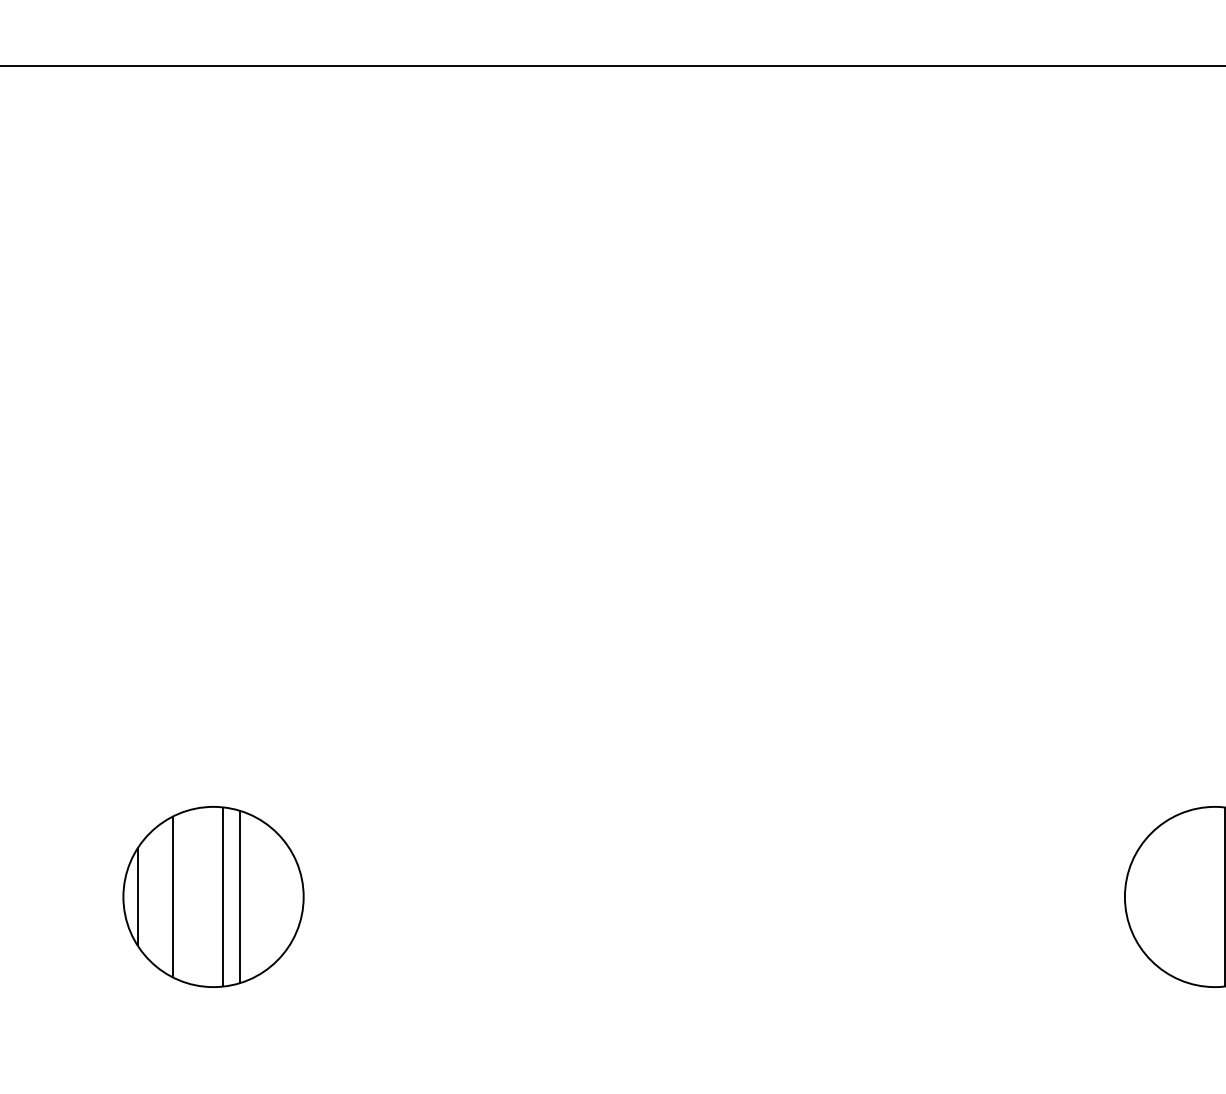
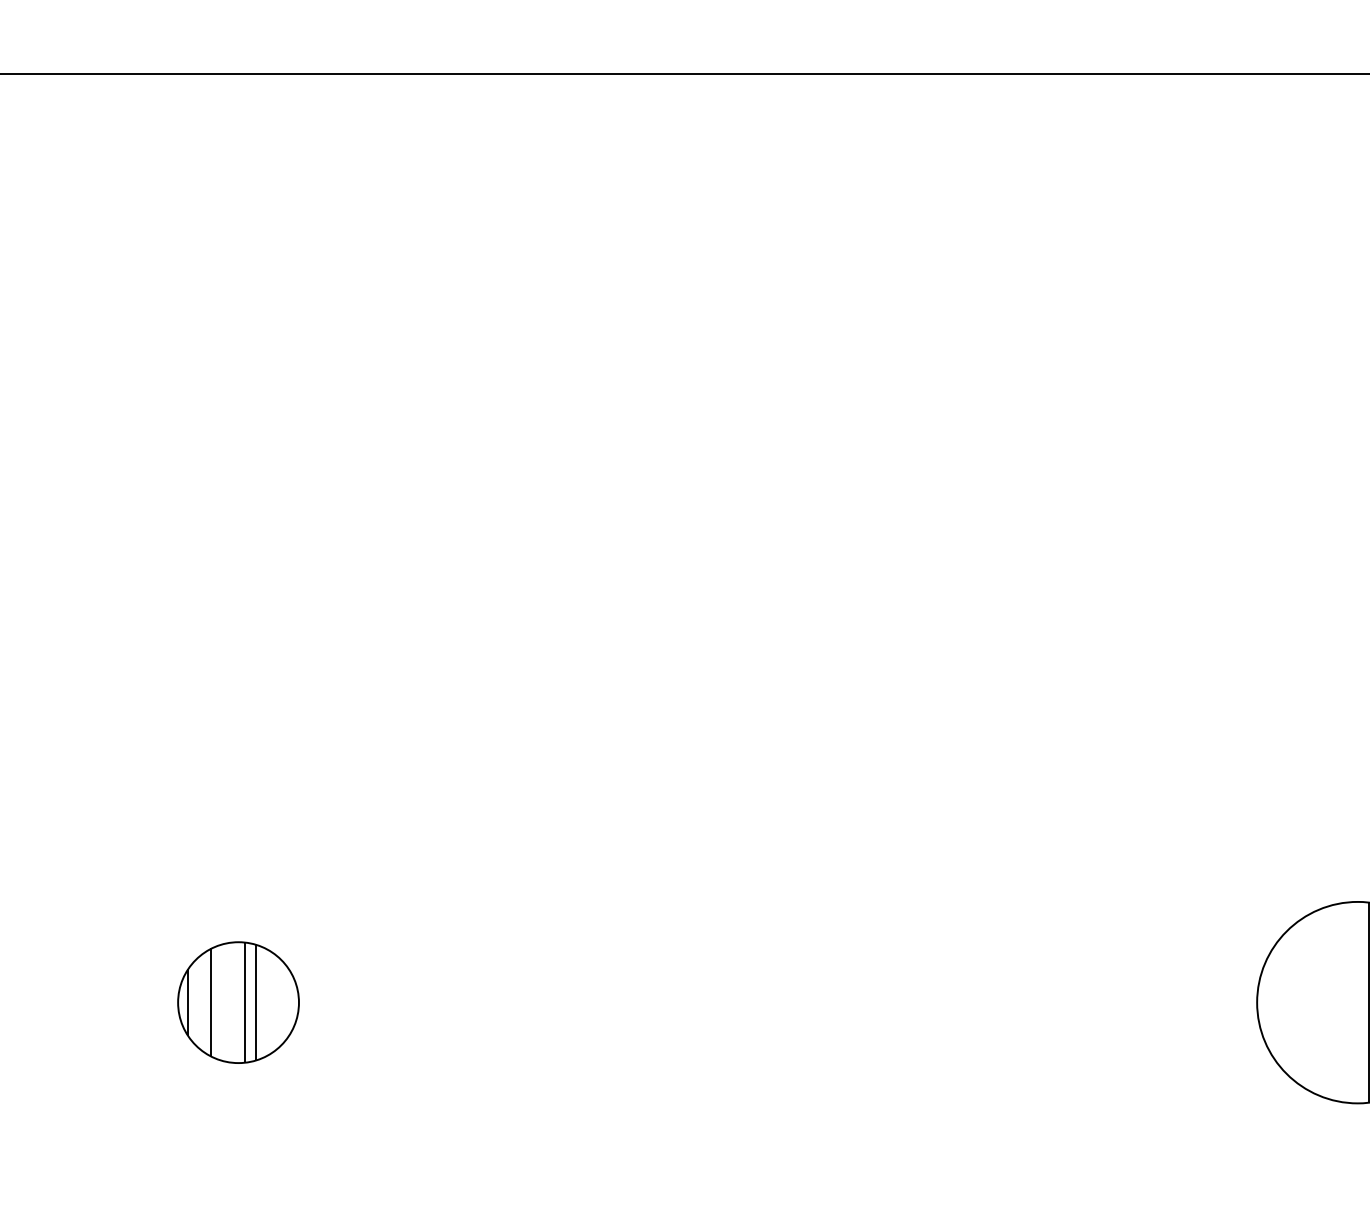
part: (213, 896) -> (238, 1002), size x0.6

